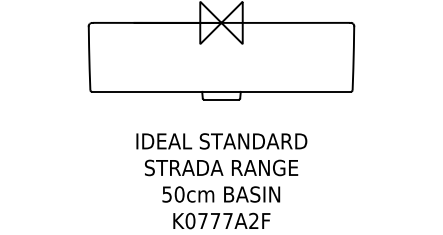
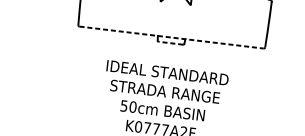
line: (221, 91) -> (171, 37), solid -> dashed
line: (221, 99) -> (170, 43), solid -> dashed

